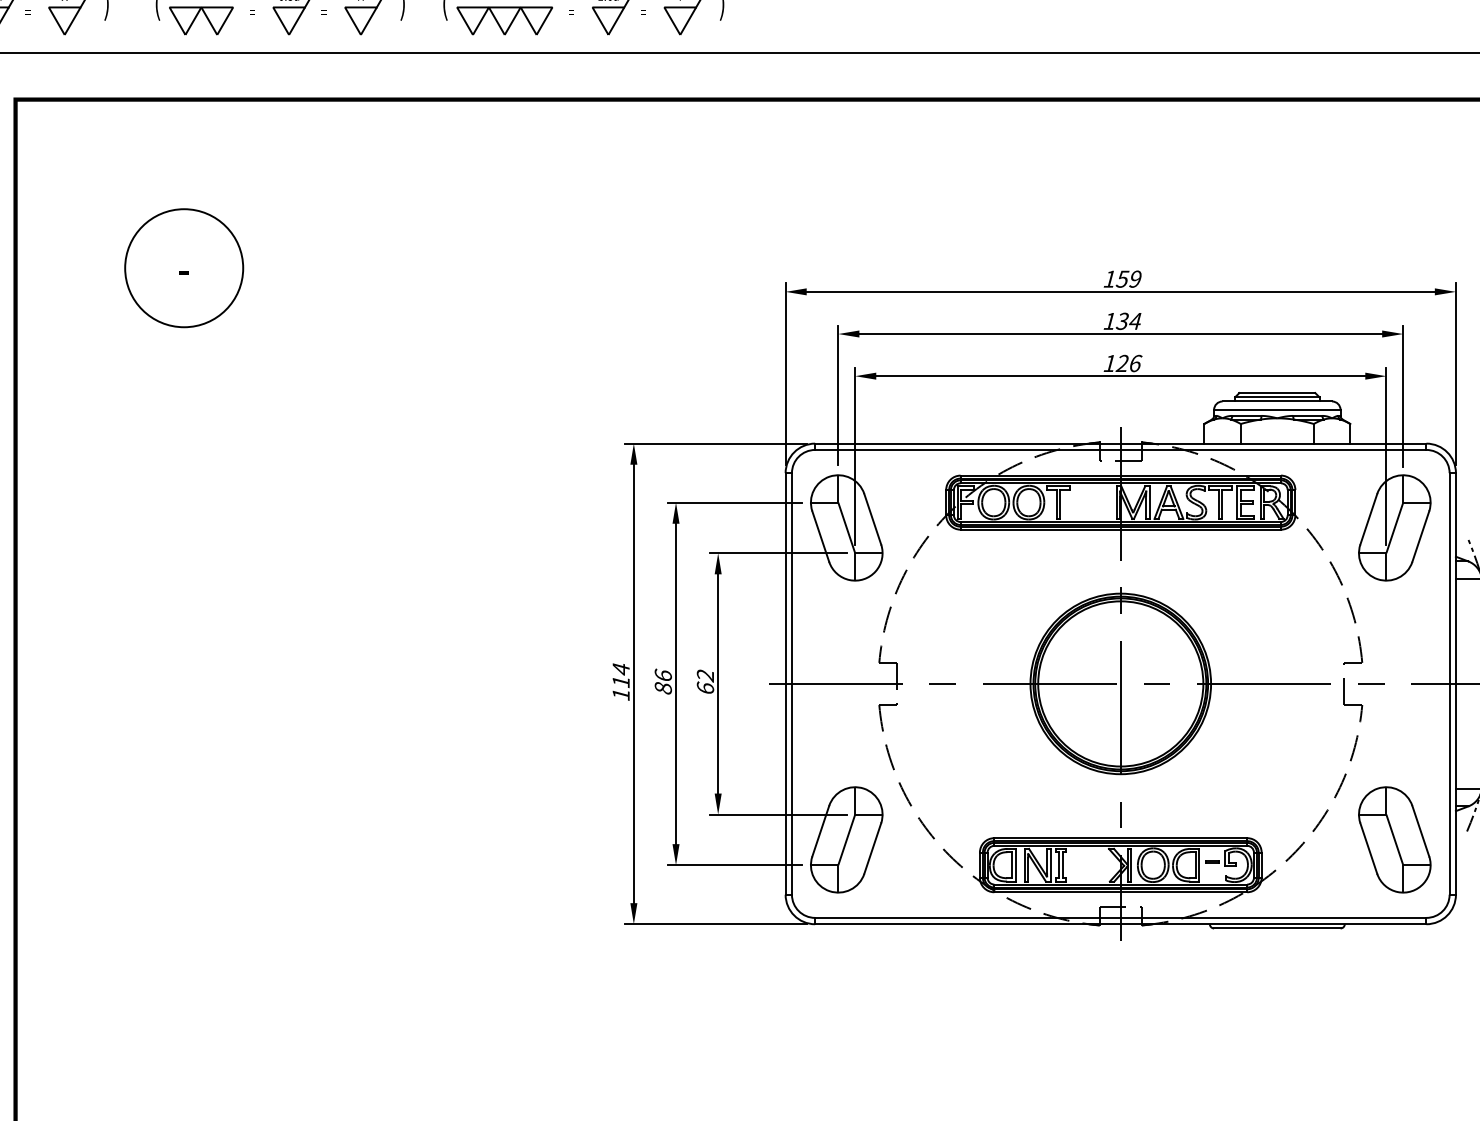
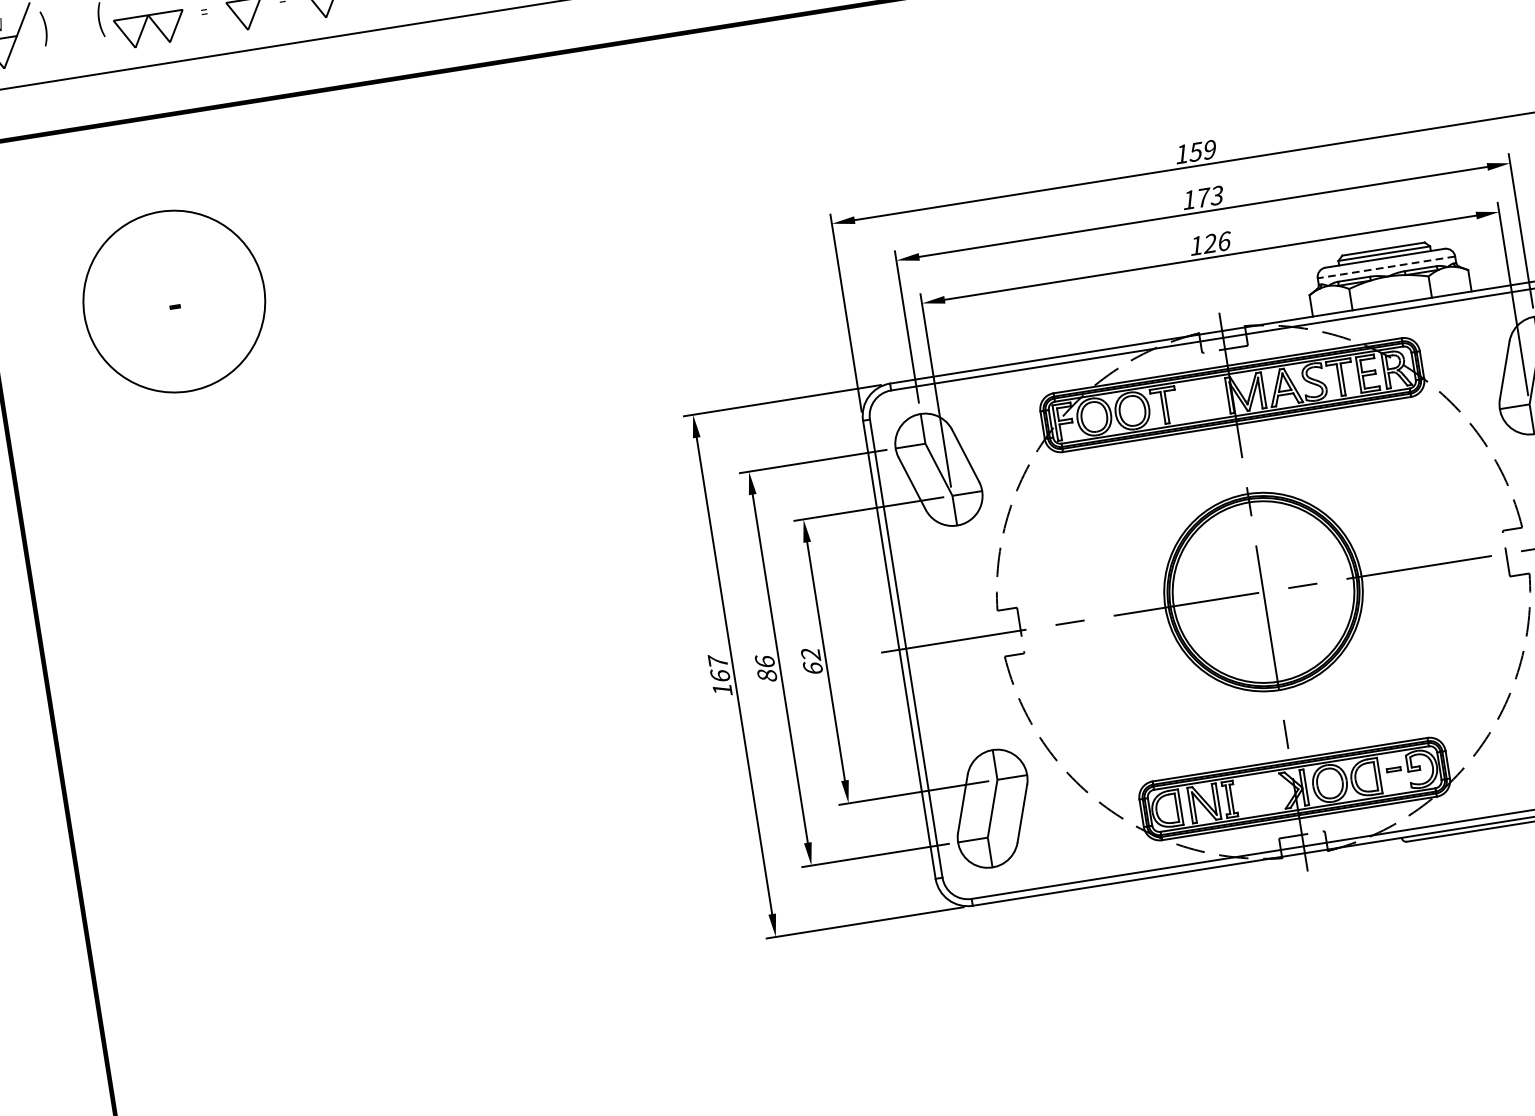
circle: (184, 268) -> (174, 301), size x1.4
text: (1128, 321) -> (1209, 196), 134 -> 173
line: (1276, 409) -> (1385, 267), solid -> dashed
text: (620, 674) -> (718, 667), 114 -> 167

